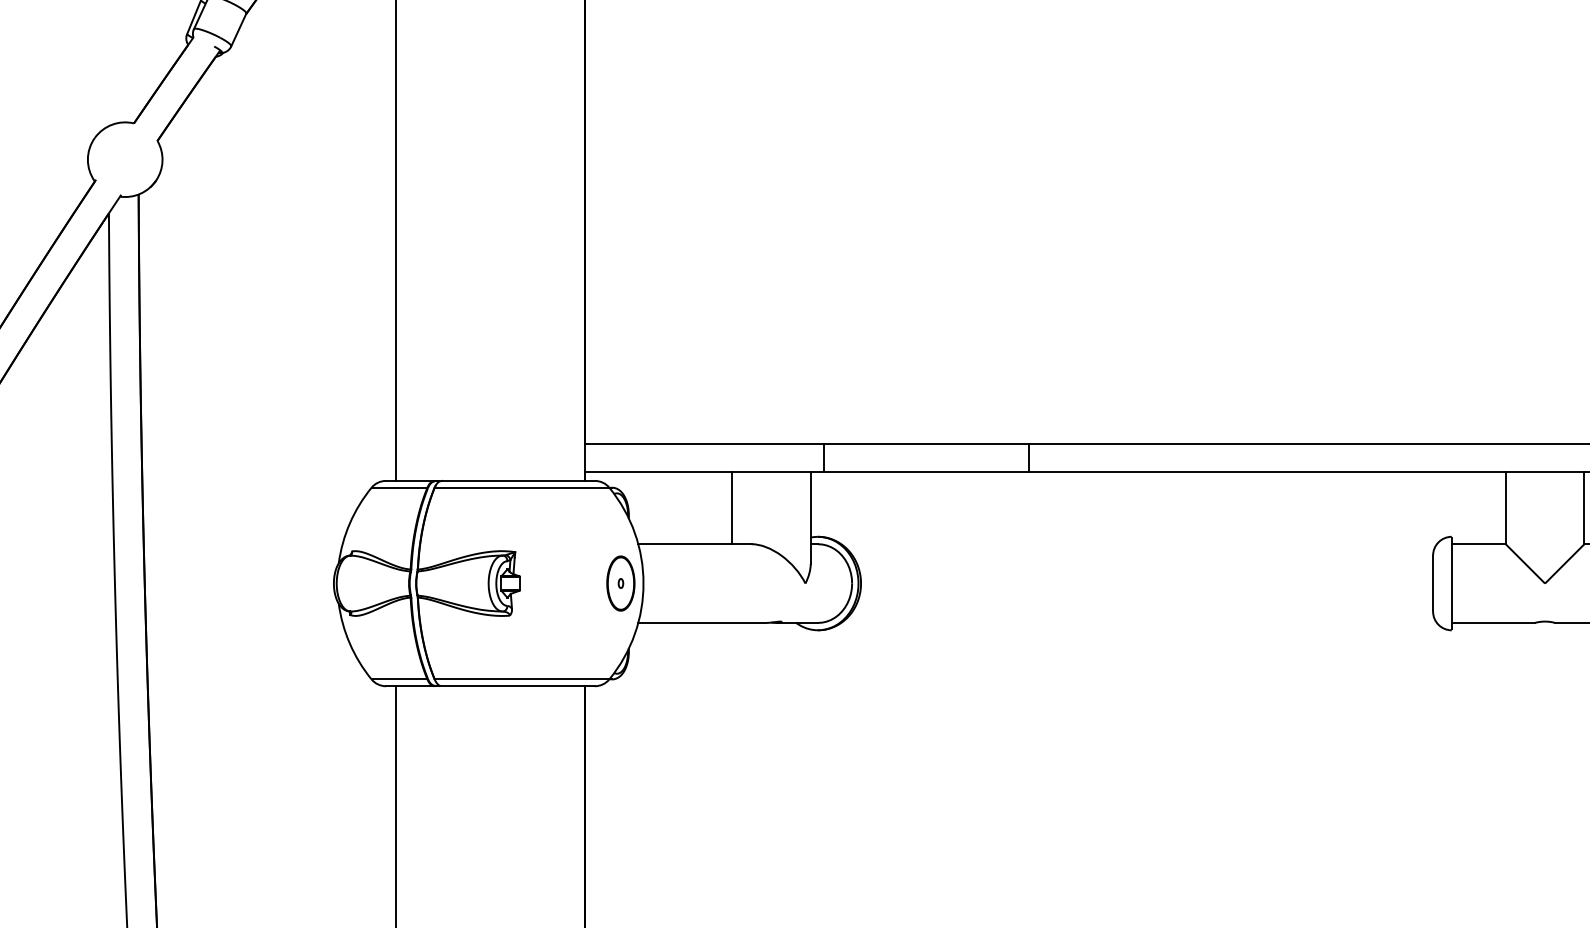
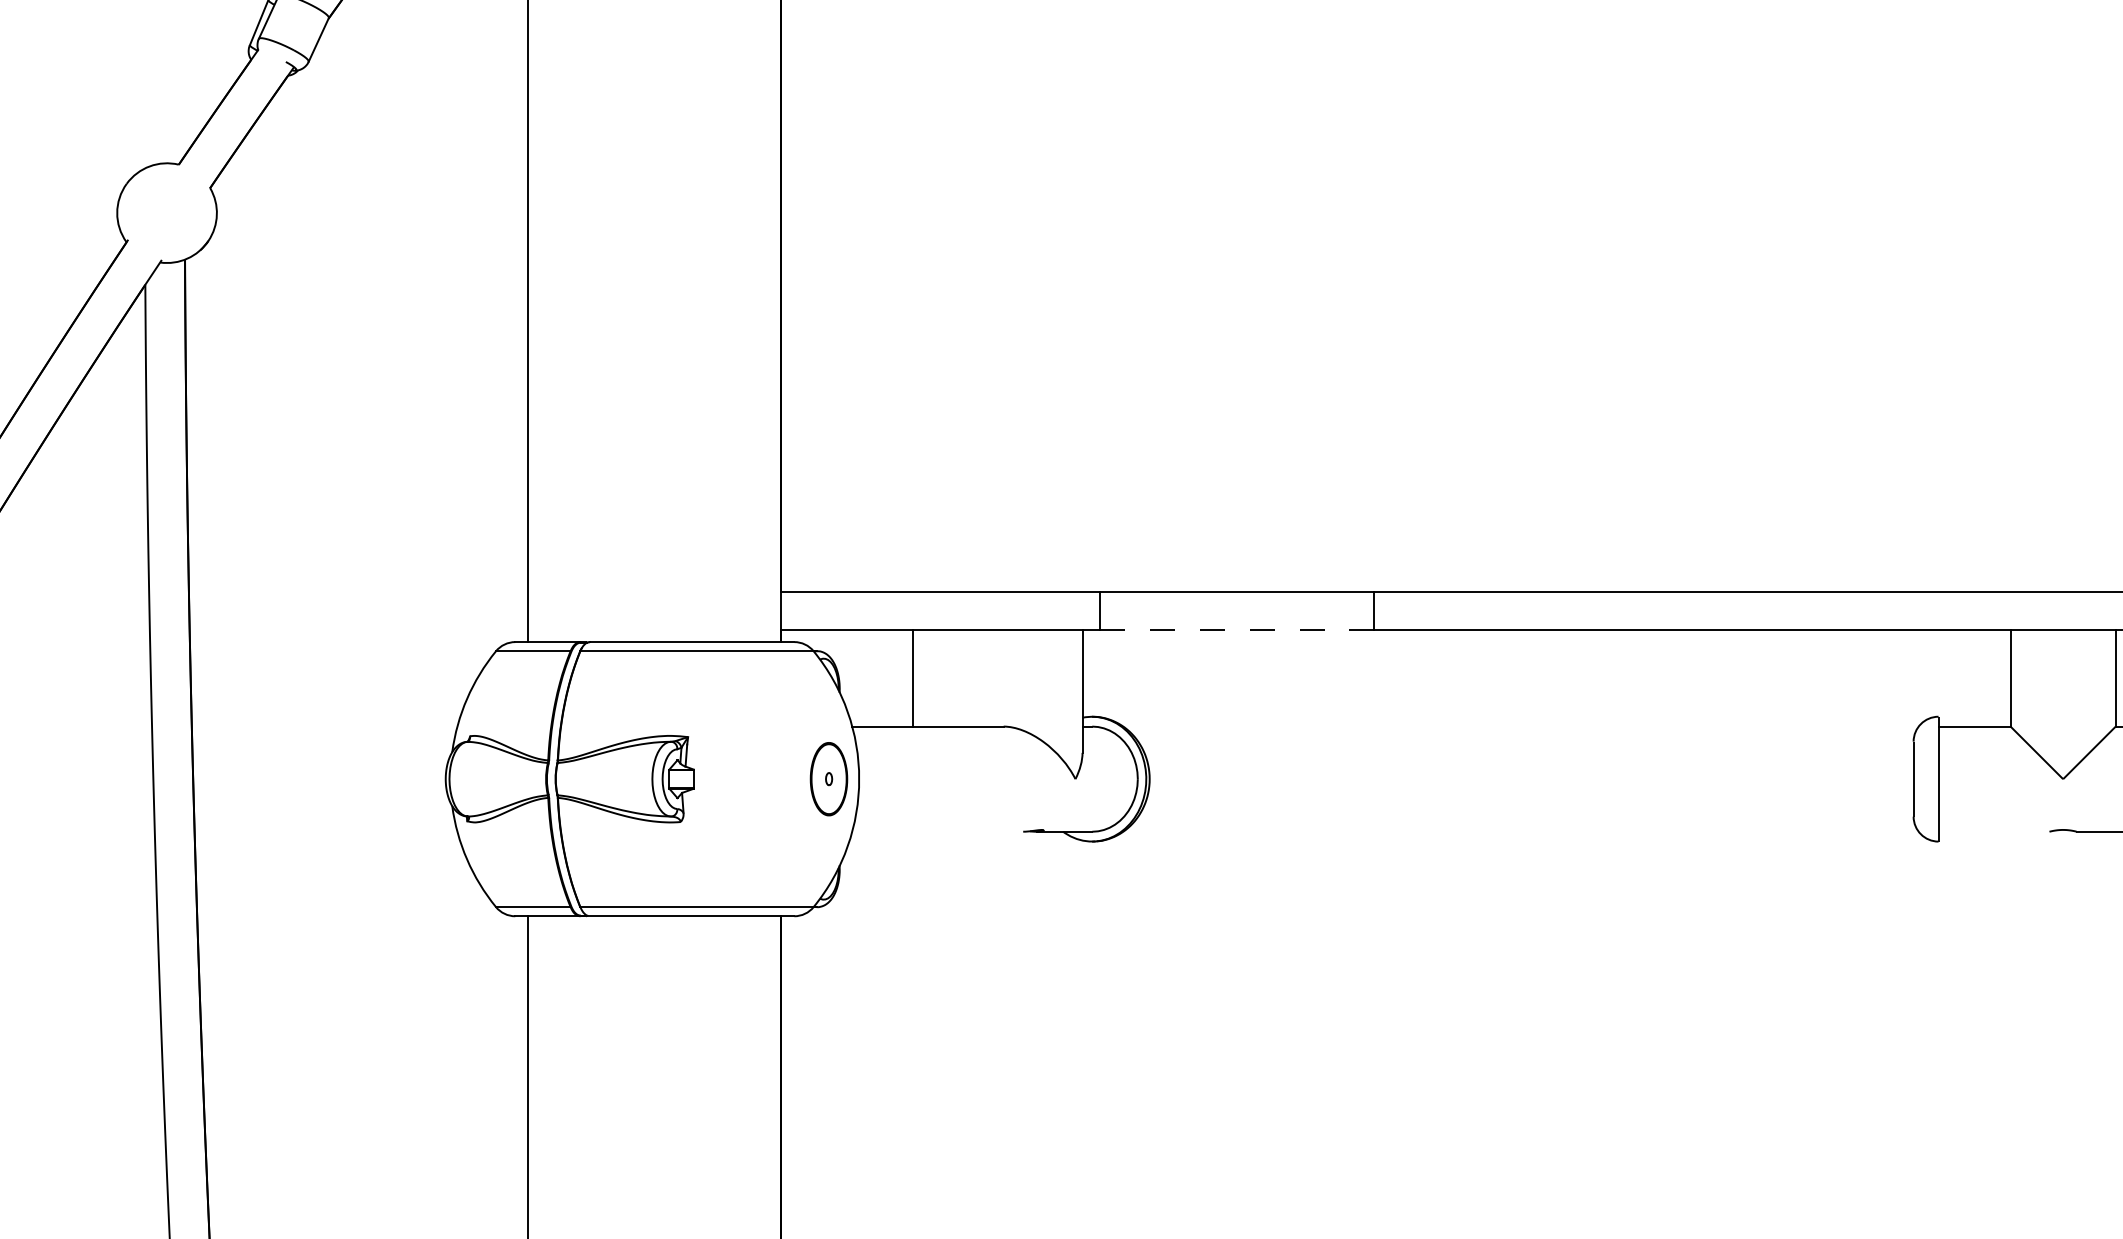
line: (926, 471) -> (1237, 629), solid -> dashed
line: (731, 507) -> (912, 677), moved
line: (702, 622) -> (937, 831), removed
line: (1492, 622) -> (1992, 831), removed

